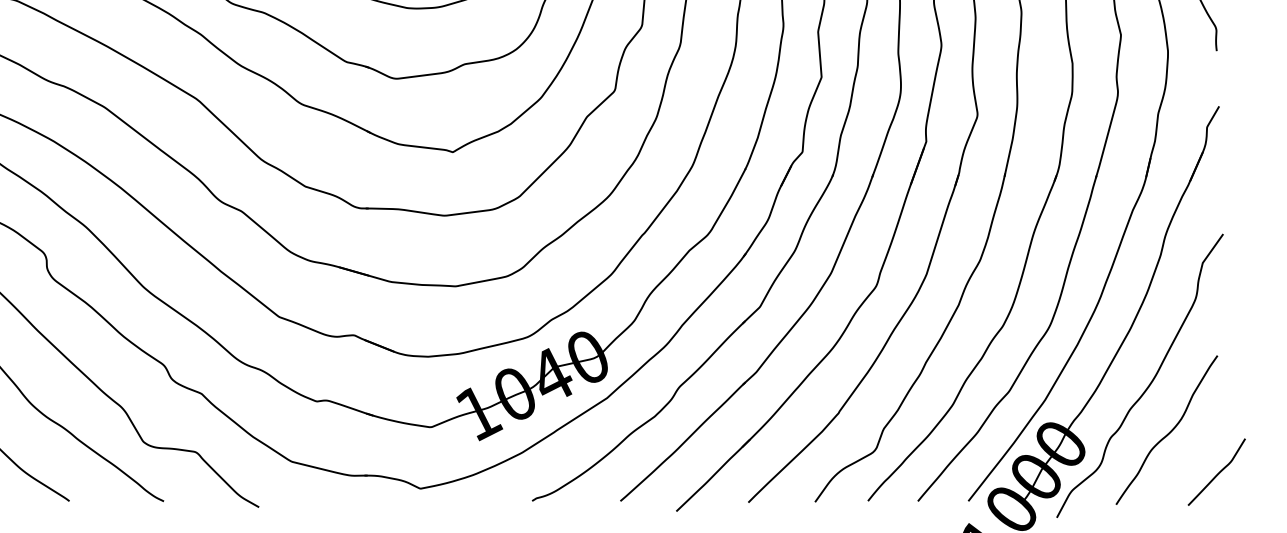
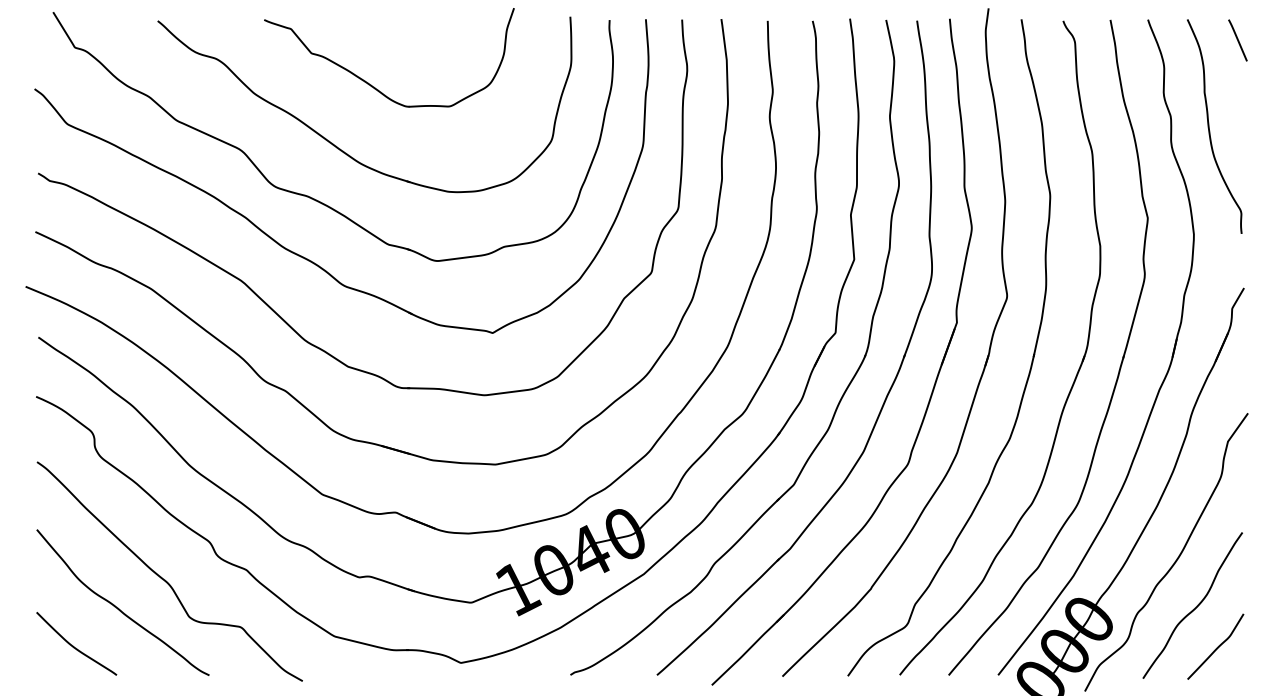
curve: (1217, 472) -> (1216, 647), moved

